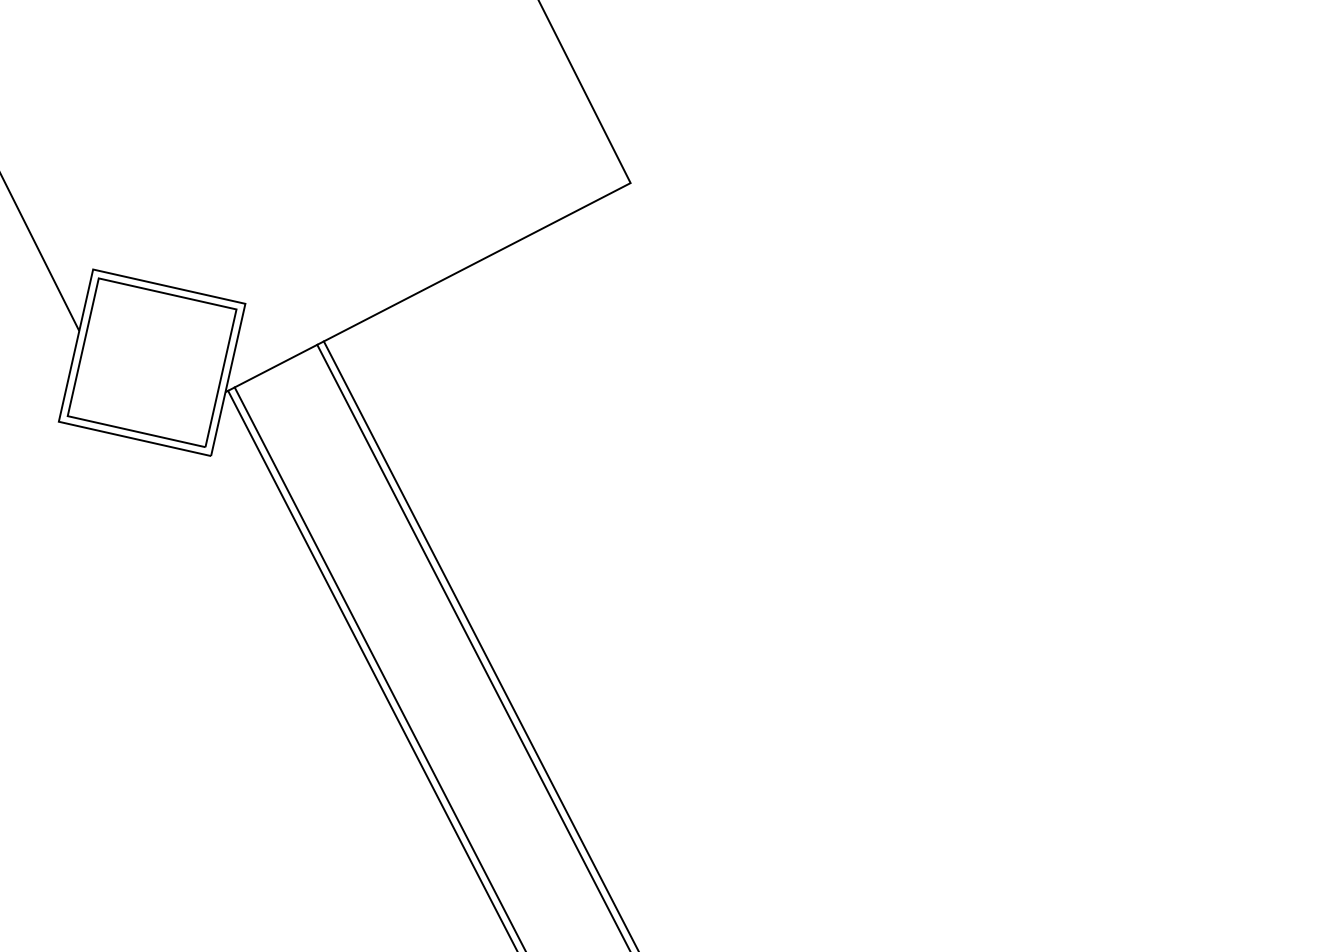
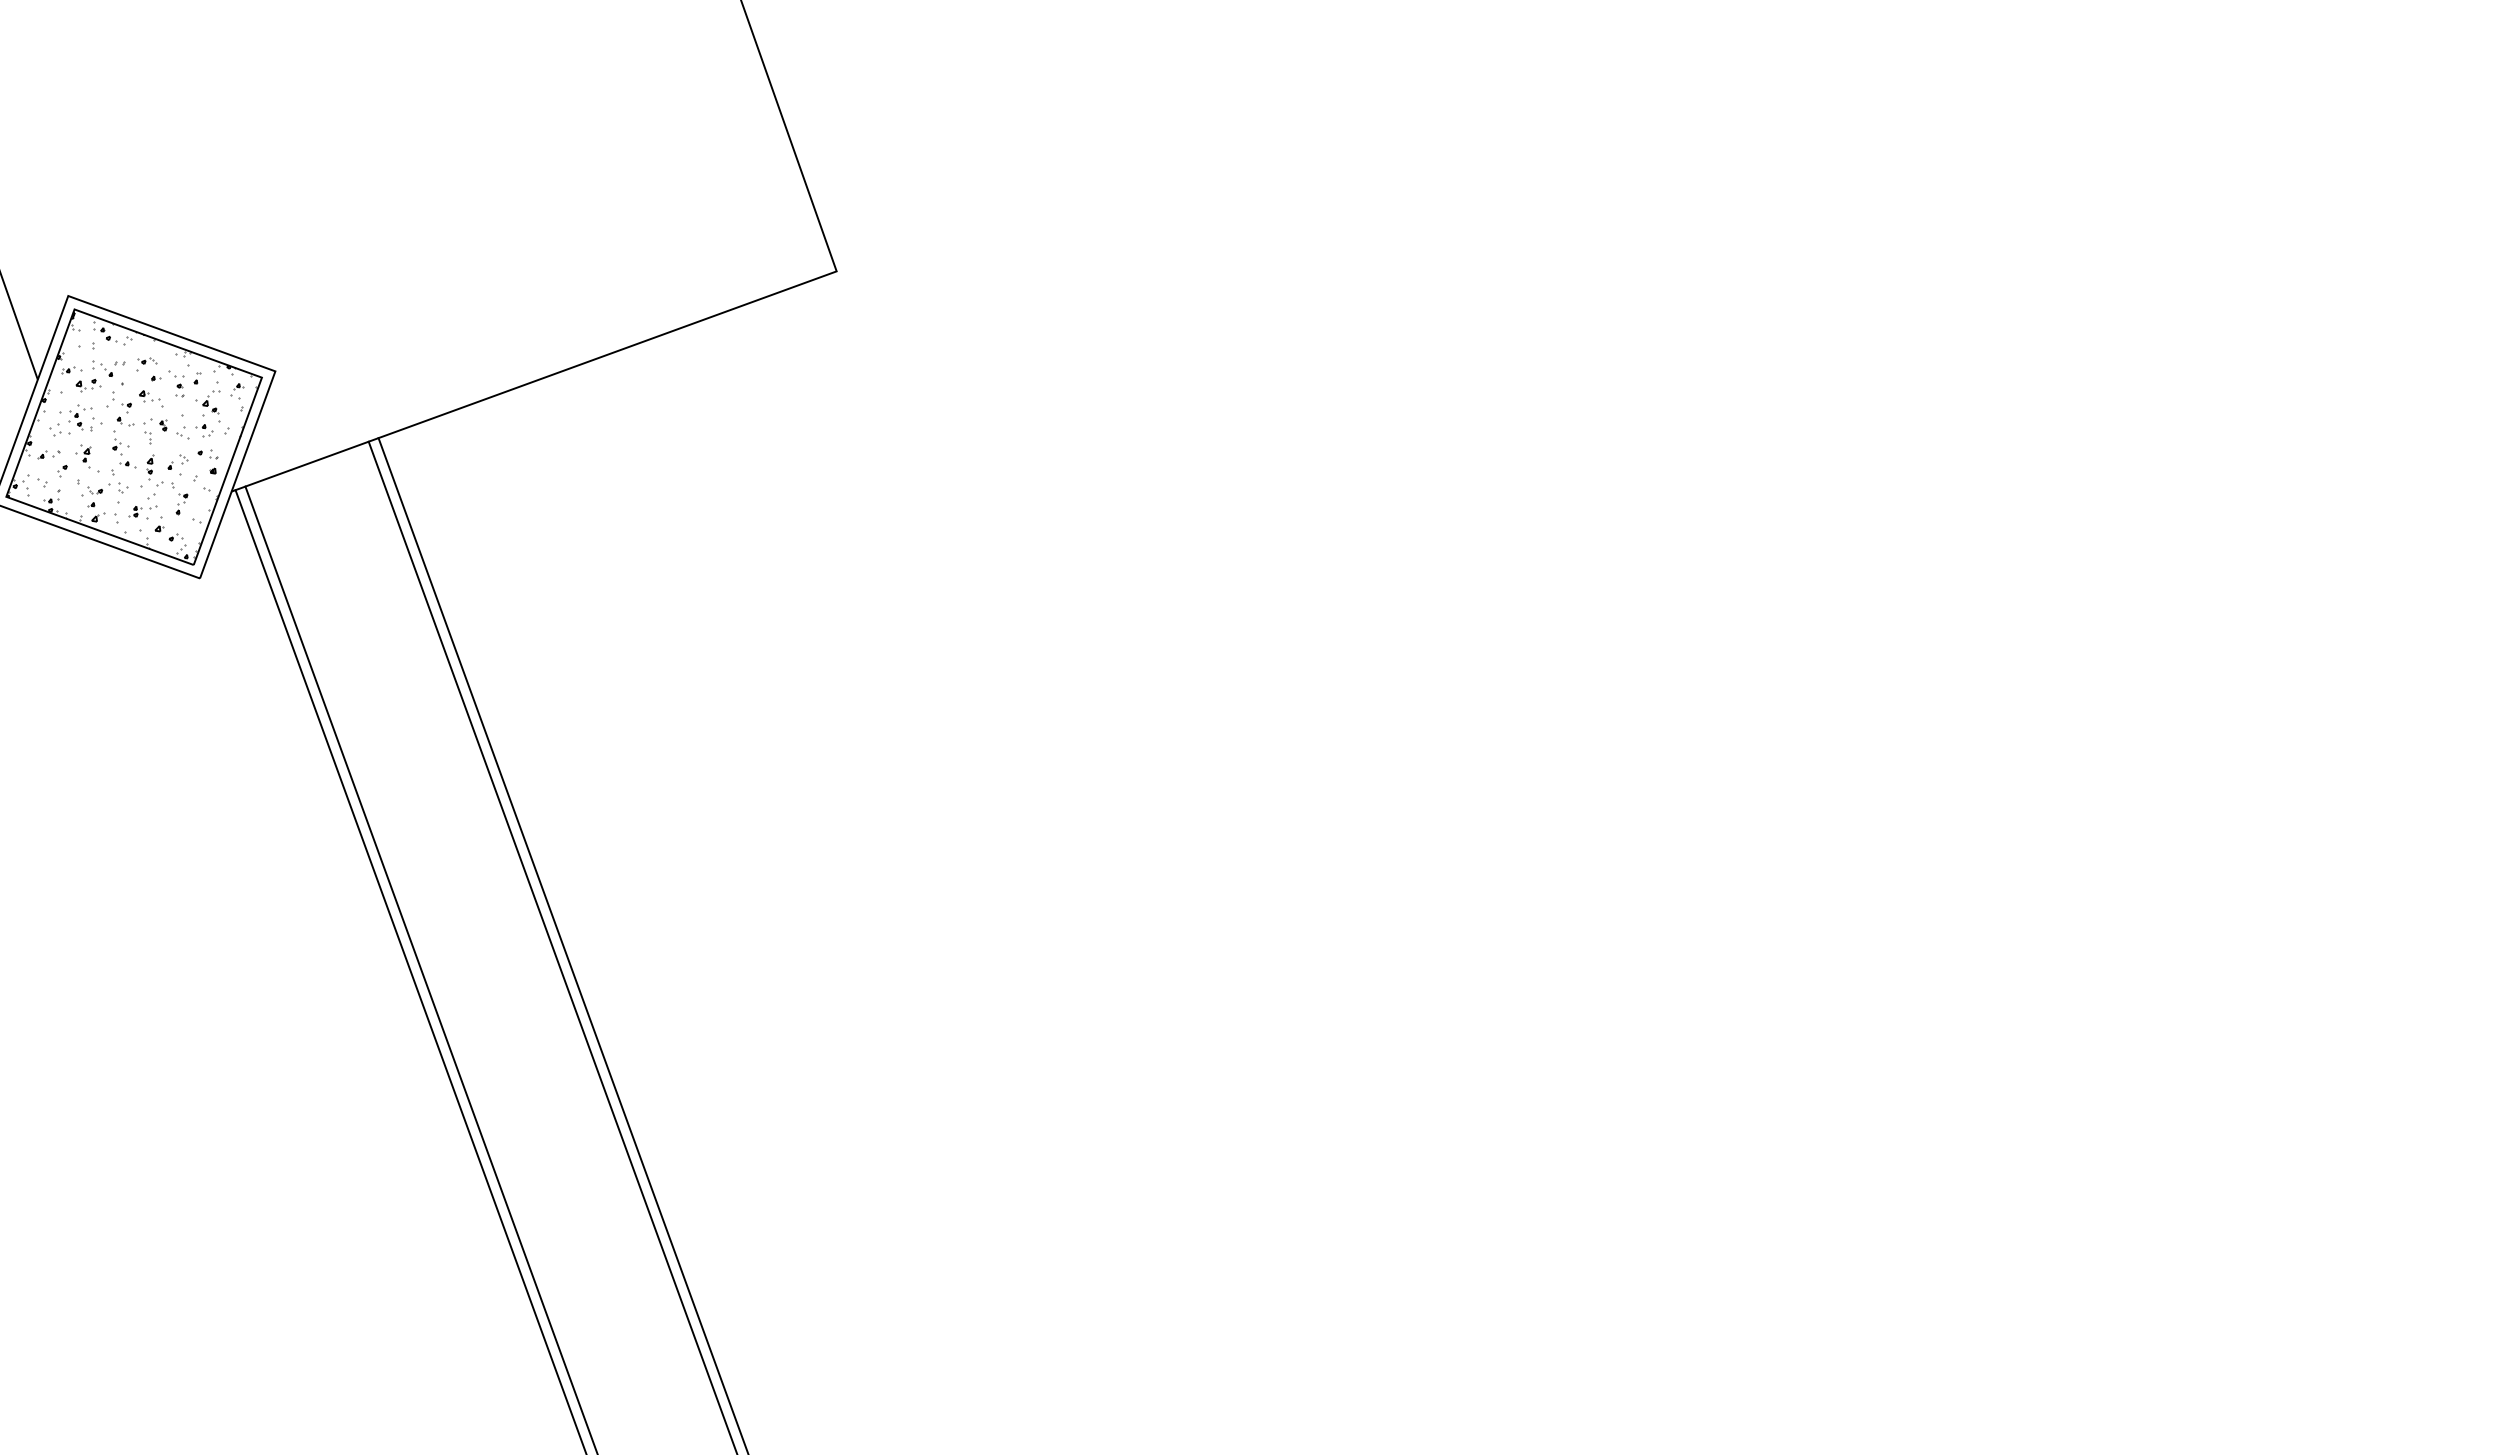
hatch: (150, 361) -> (131, 435), added

